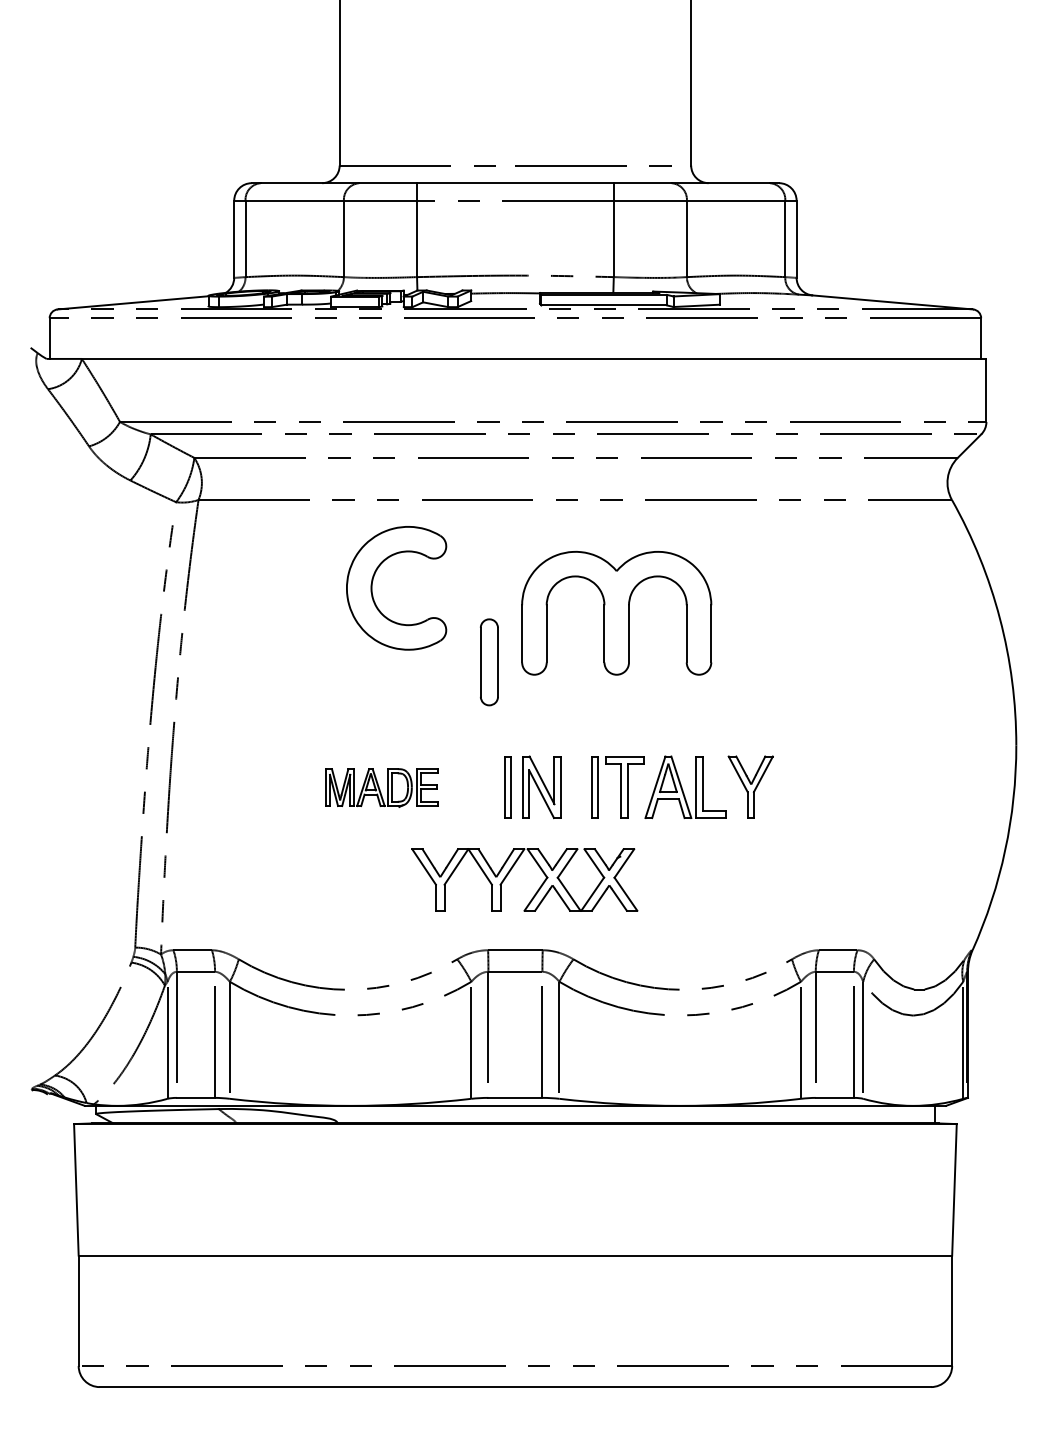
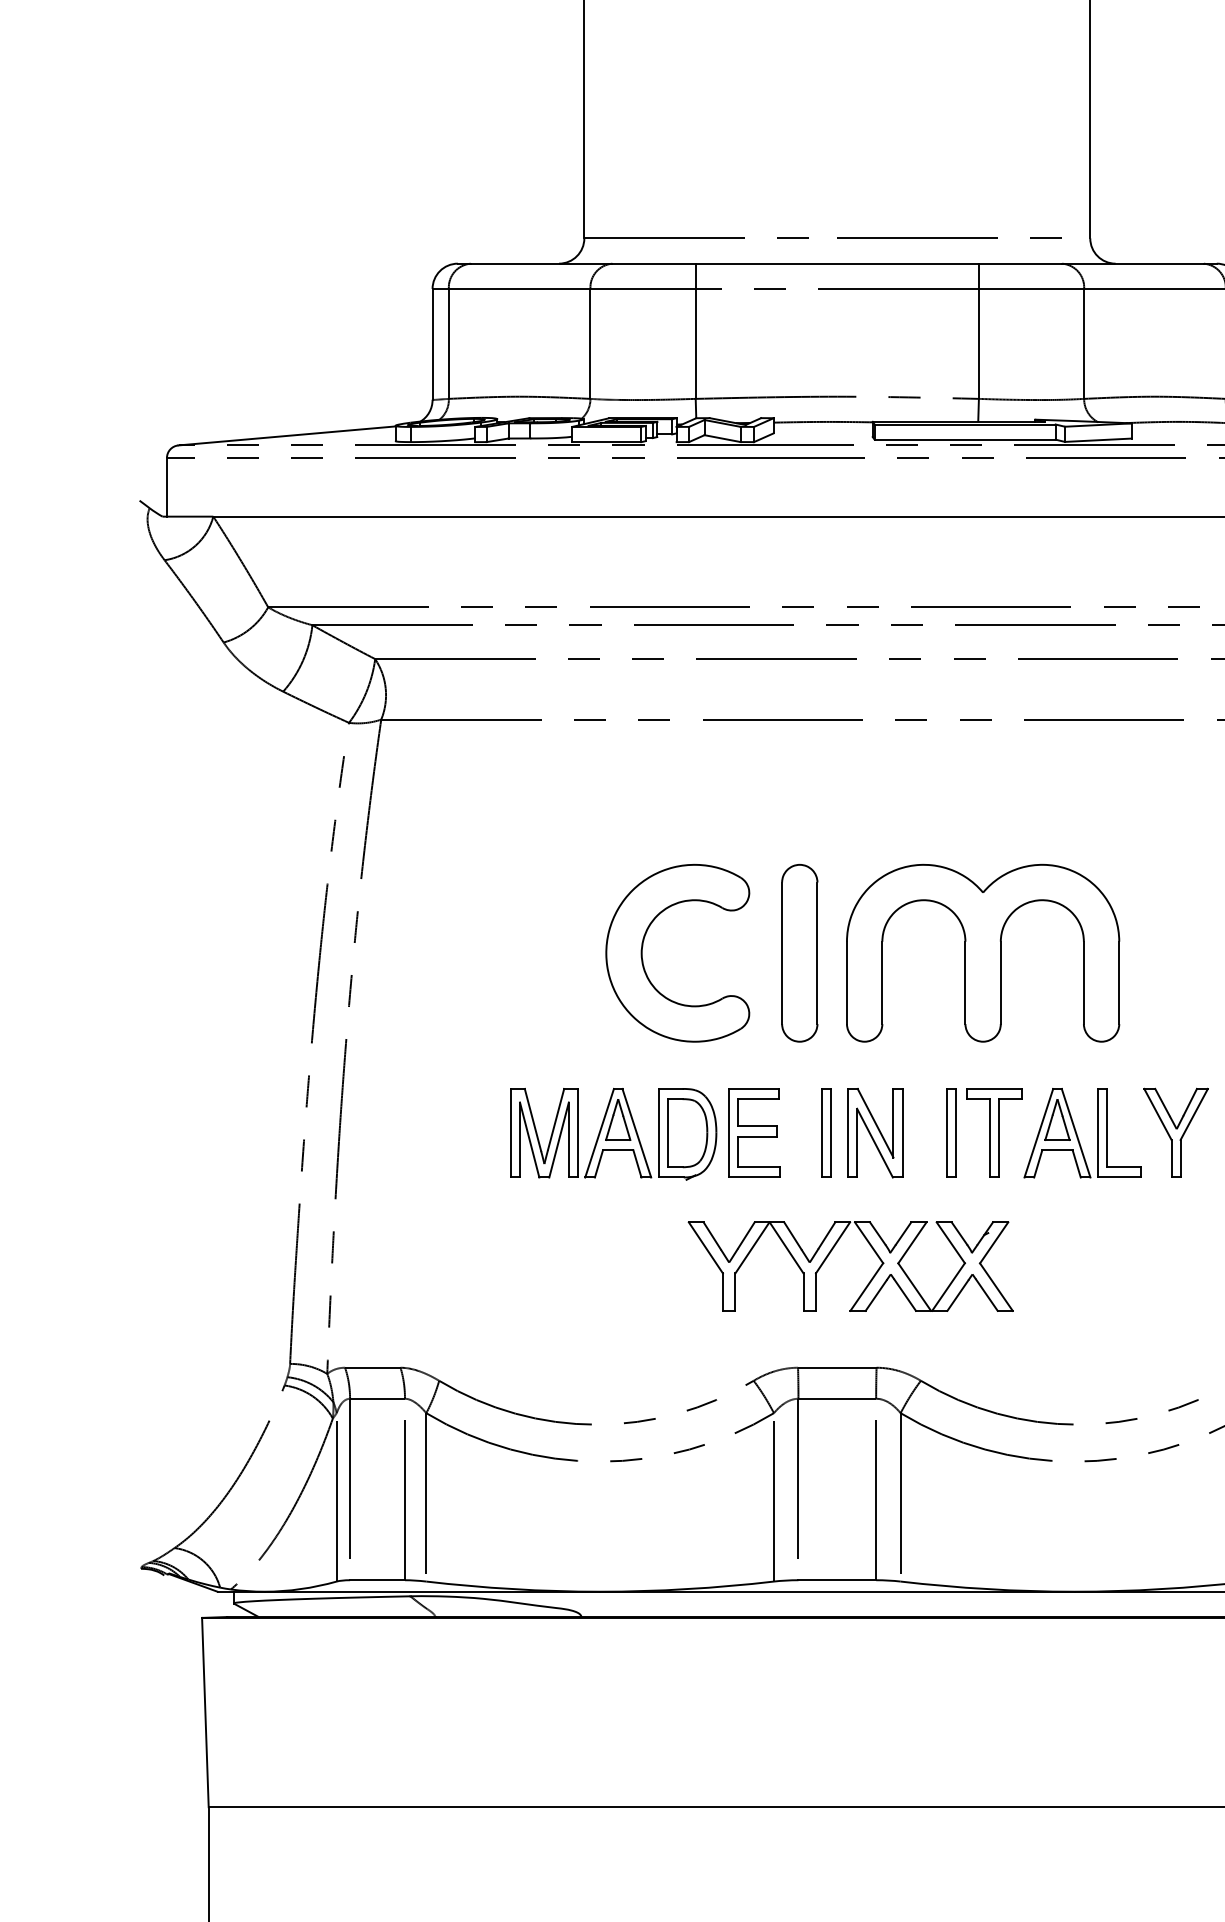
part: (372, 588) -> (643, 953), moved
part: (616, 612) -> (982, 952), moved
part: (489, 662) -> (799, 953), size x1.43
part: (382, 787) -> (645, 1133), size x1.67

